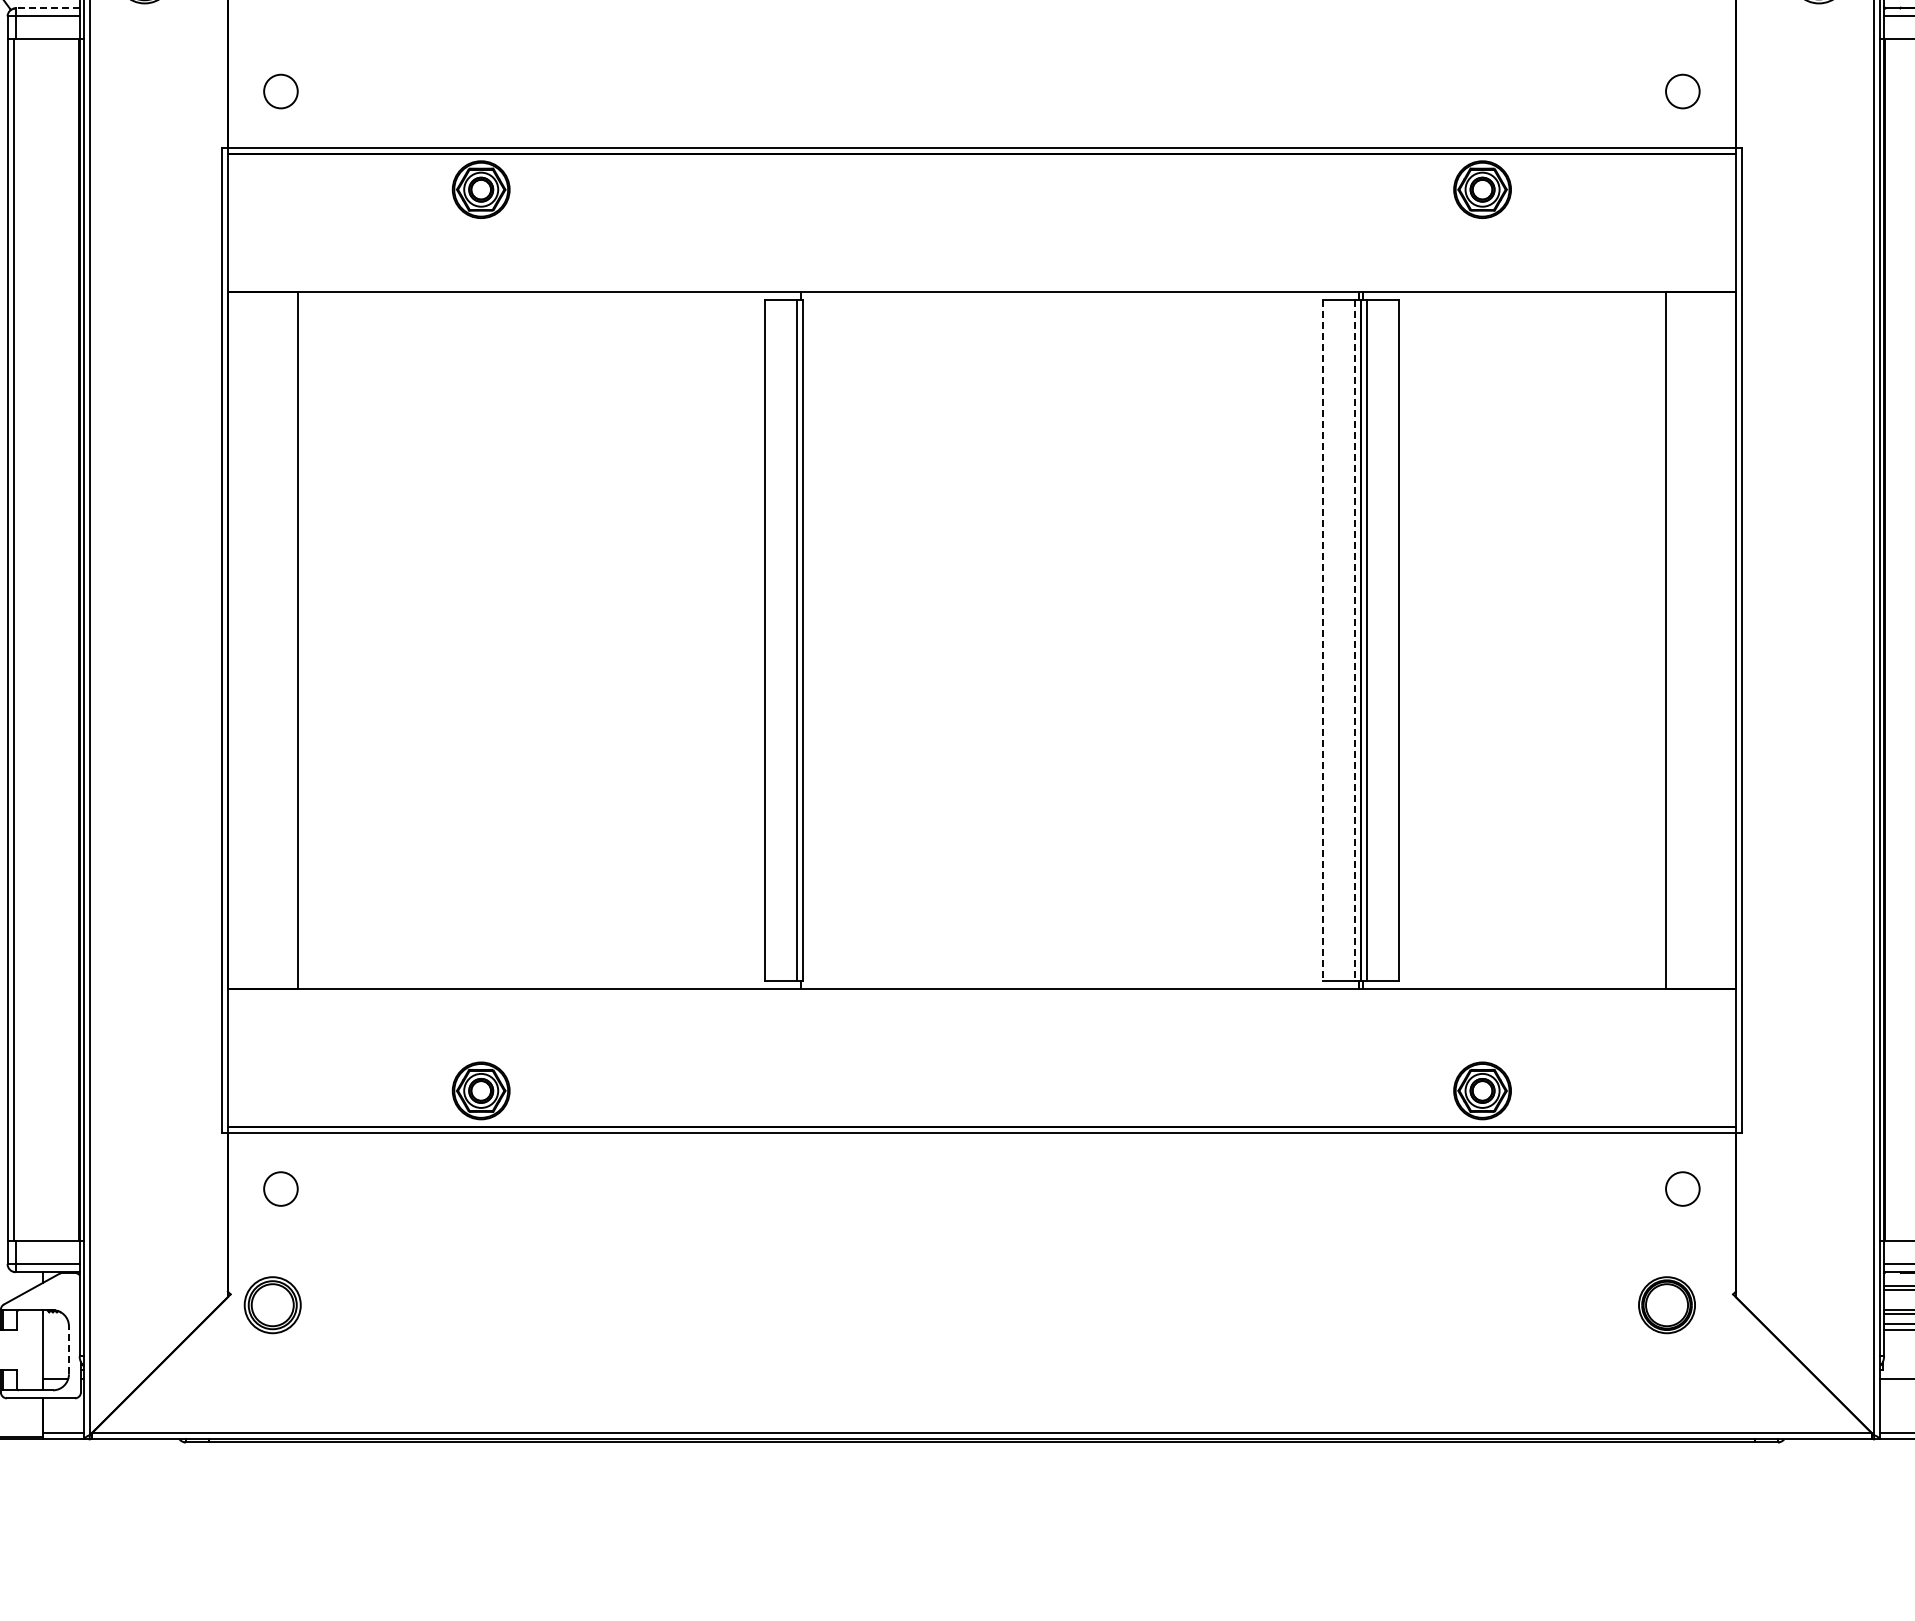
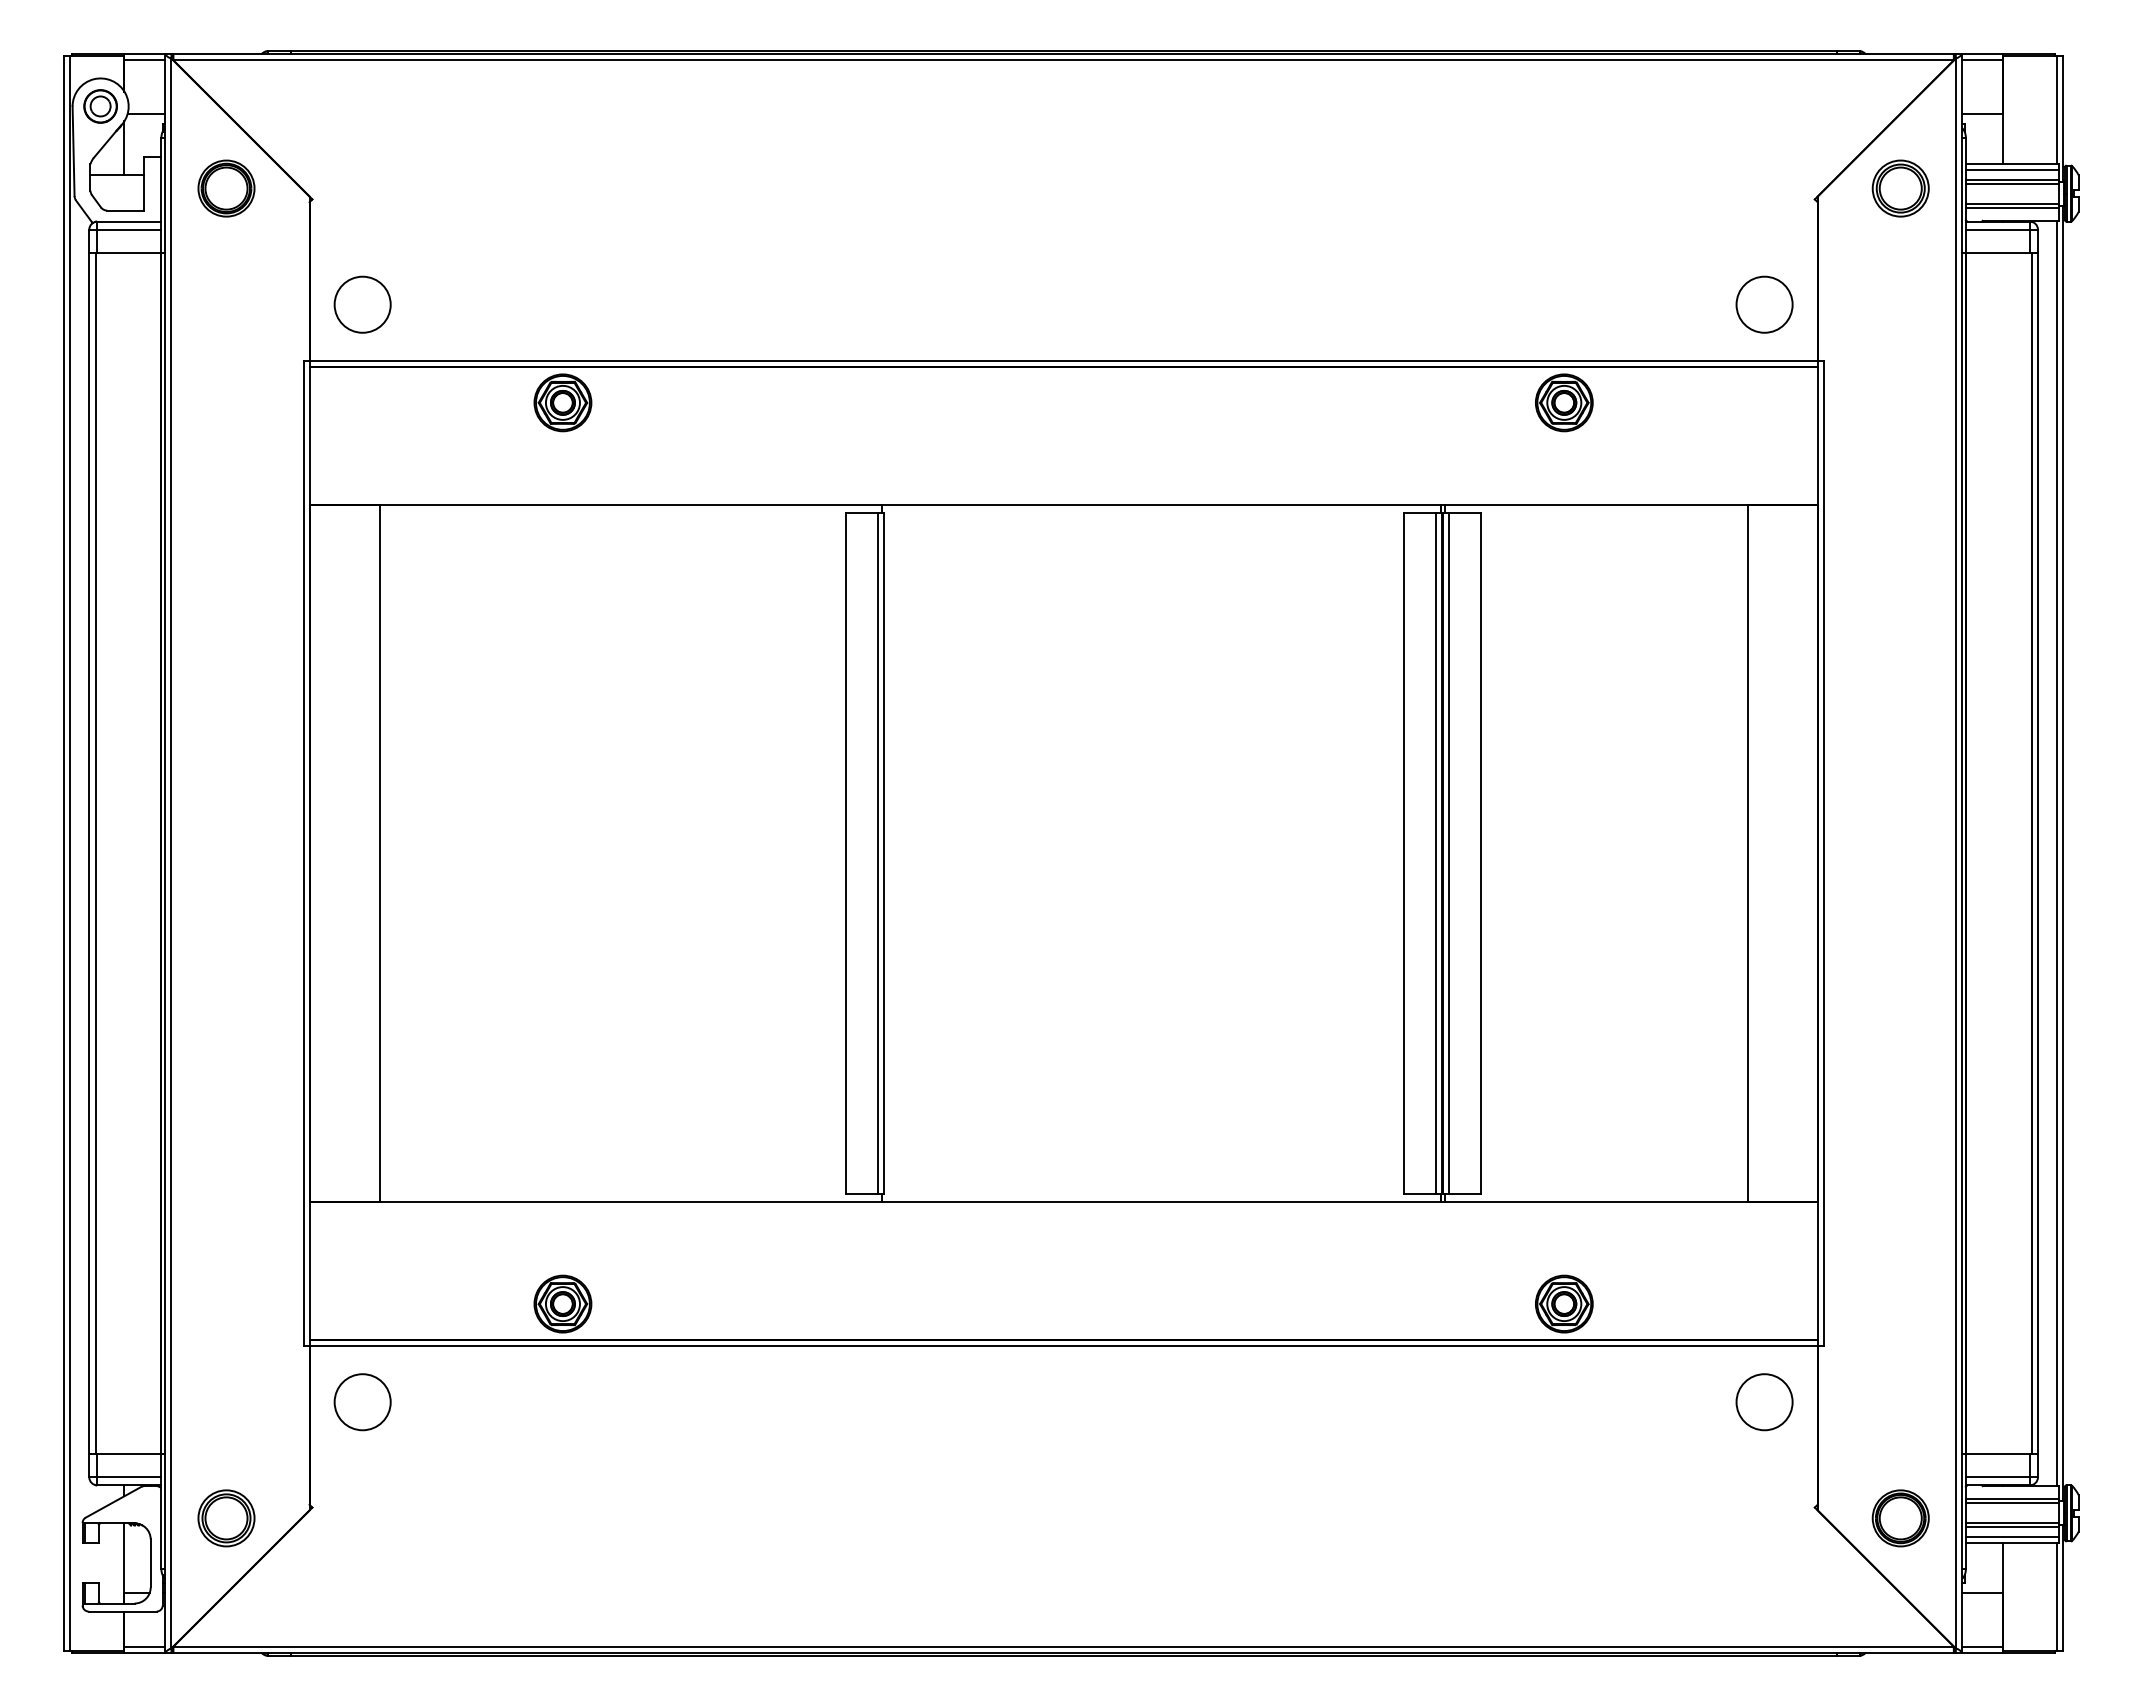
line: (46, 8) -> (128, 221), dashed -> solid
circle: (280, 91) -> (362, 304), size x1.67
circle: (1682, 91) -> (1764, 304), size x1.67
line: (1322, 641) -> (1404, 854), dashed -> solid
line: (1354, 641) -> (1436, 854), dashed -> solid
circle: (280, 1189) -> (362, 1402), size x1.67
circle: (1682, 1189) -> (1764, 1402), size x1.67
part: (272, 1305) -> (226, 1518), moved
part: (1666, 1305) -> (1900, 1518), moved
line: (68, 1349) -> (150, 1562), dashed -> solid

